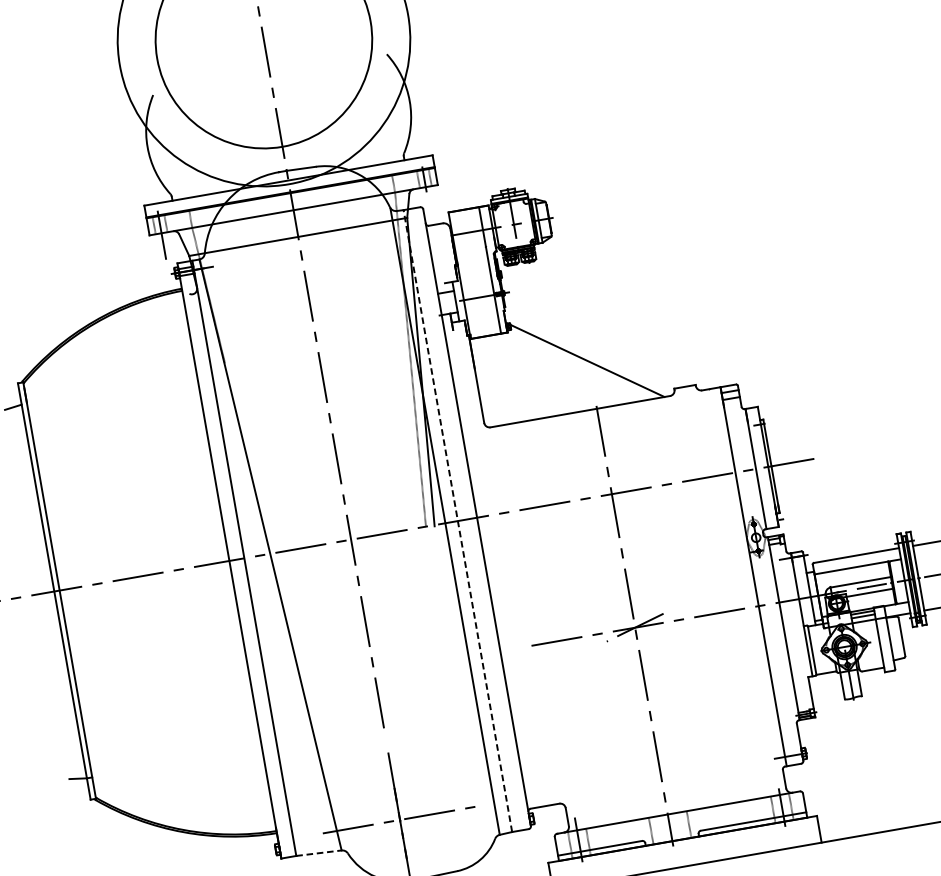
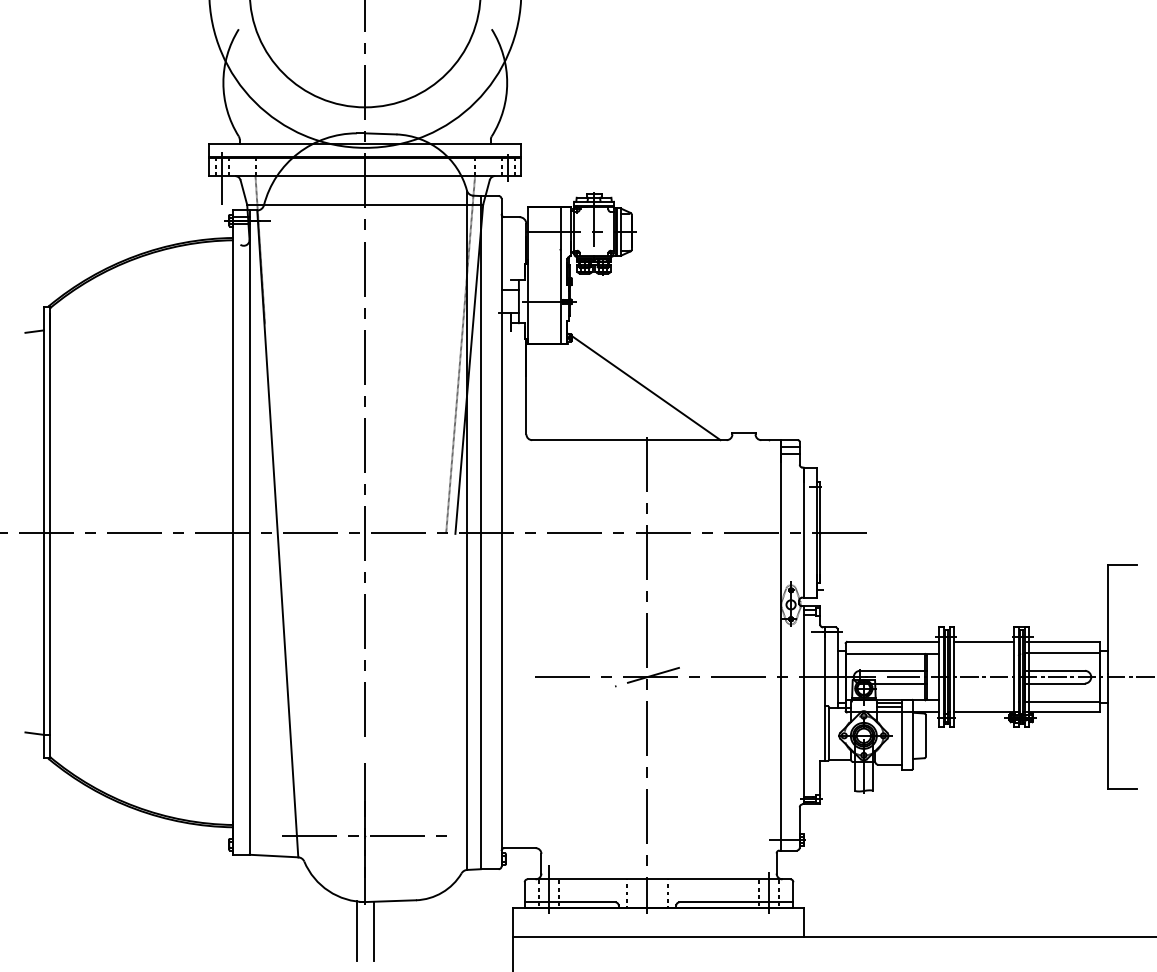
line: (457, 520) -> (480, 532), dashed -> solid
line: (319, 853) -> (274, 856), dashed -> solid

